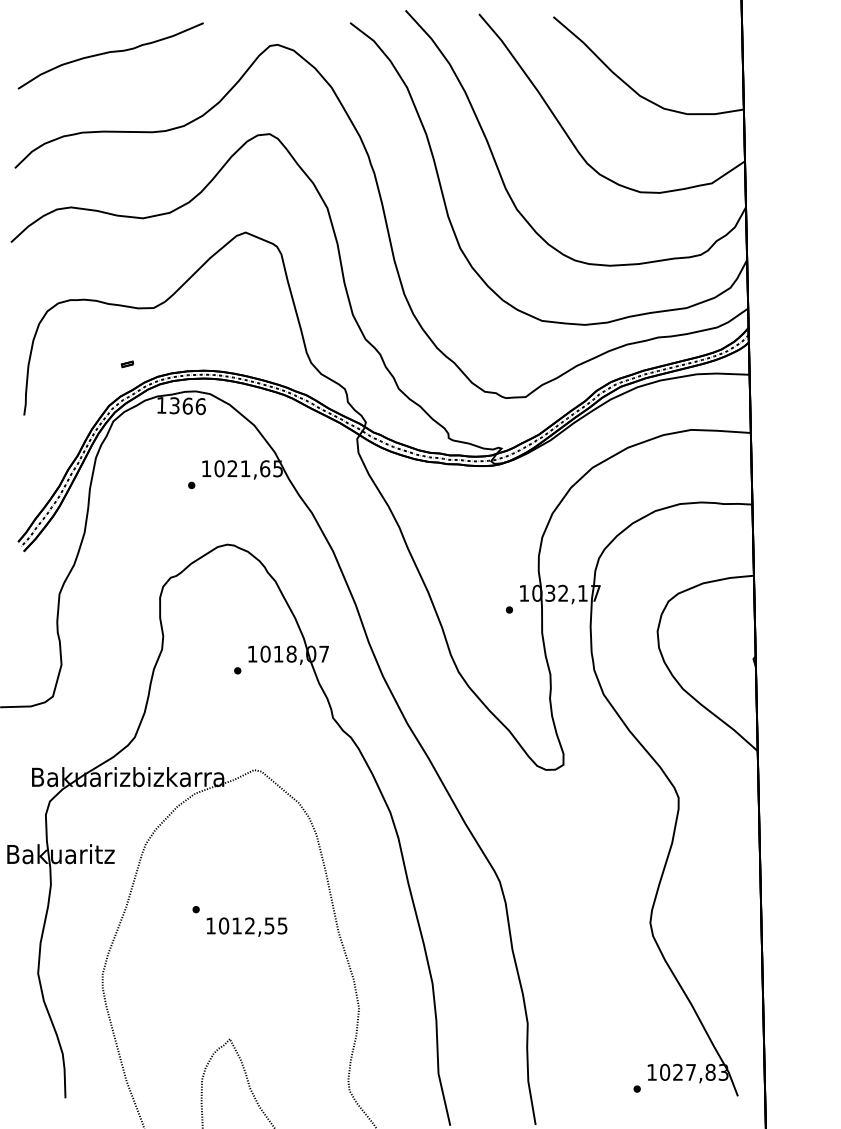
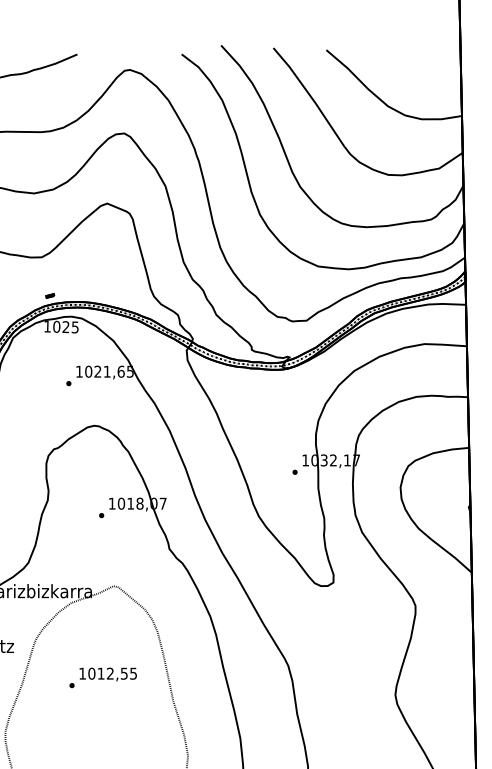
part: (127, 364) -> (50, 296), moved
text: (187, 406) -> (65, 327), 1366 -> 1025
text: (246, 926) -> (107, 674), moved

